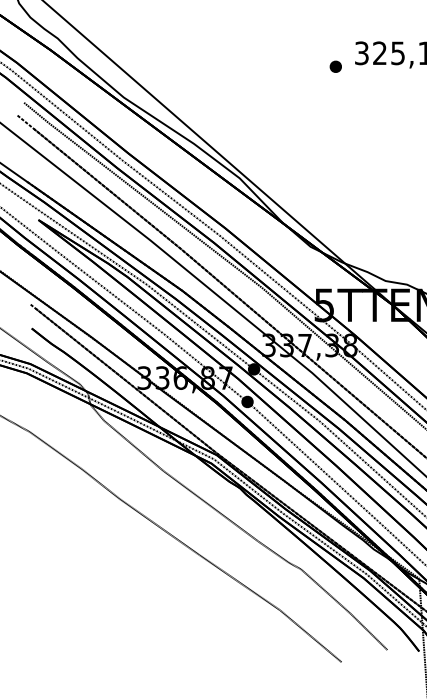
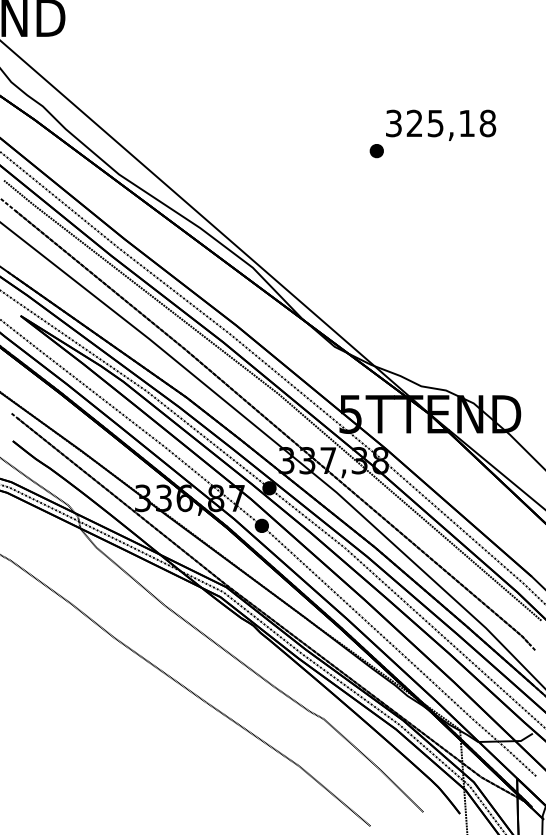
part: (335, 67) -> (376, 151), moved

